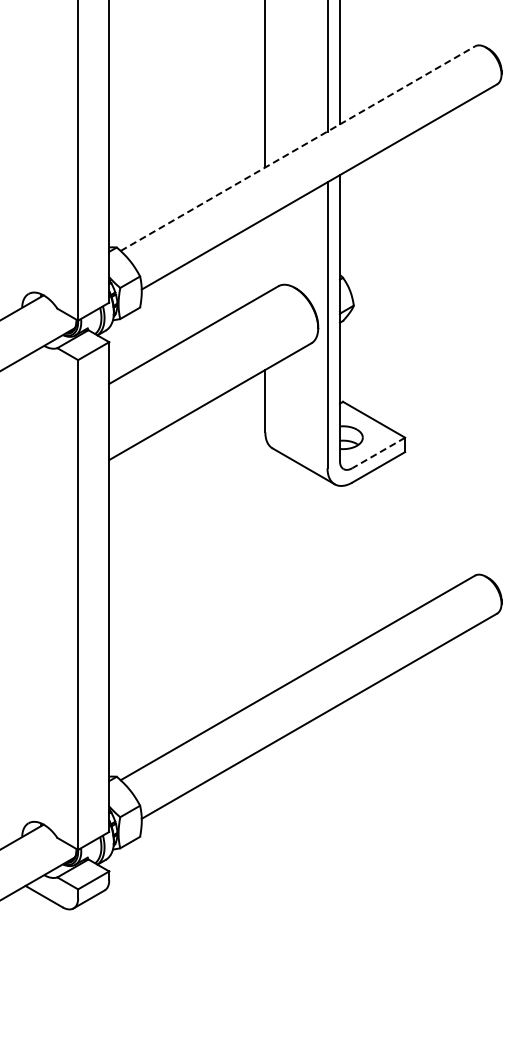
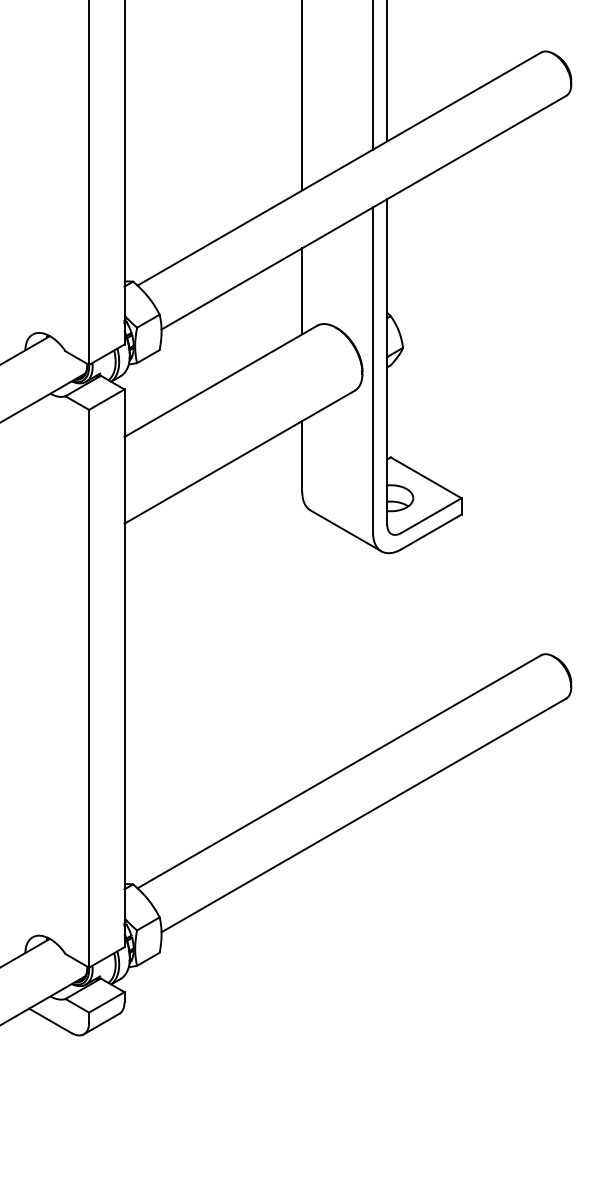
line: (297, 148) -> (338, 168), dashed -> solid
line: (265, 255) -> (302, 290), added
line: (378, 453) -> (431, 516), dashed -> solid

